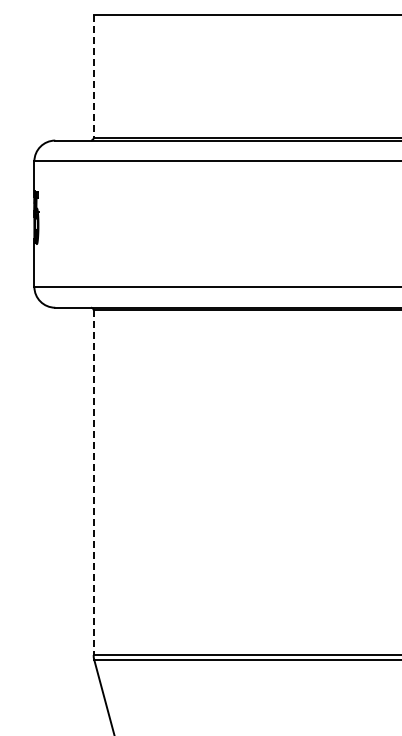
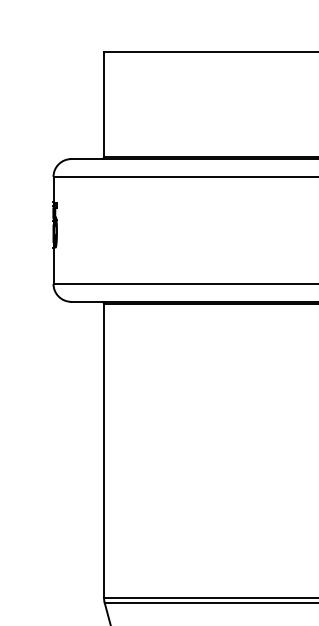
line: (93, 77) -> (103, 105), dashed -> solid
line: (93, 483) -> (103, 451), dashed -> solid

